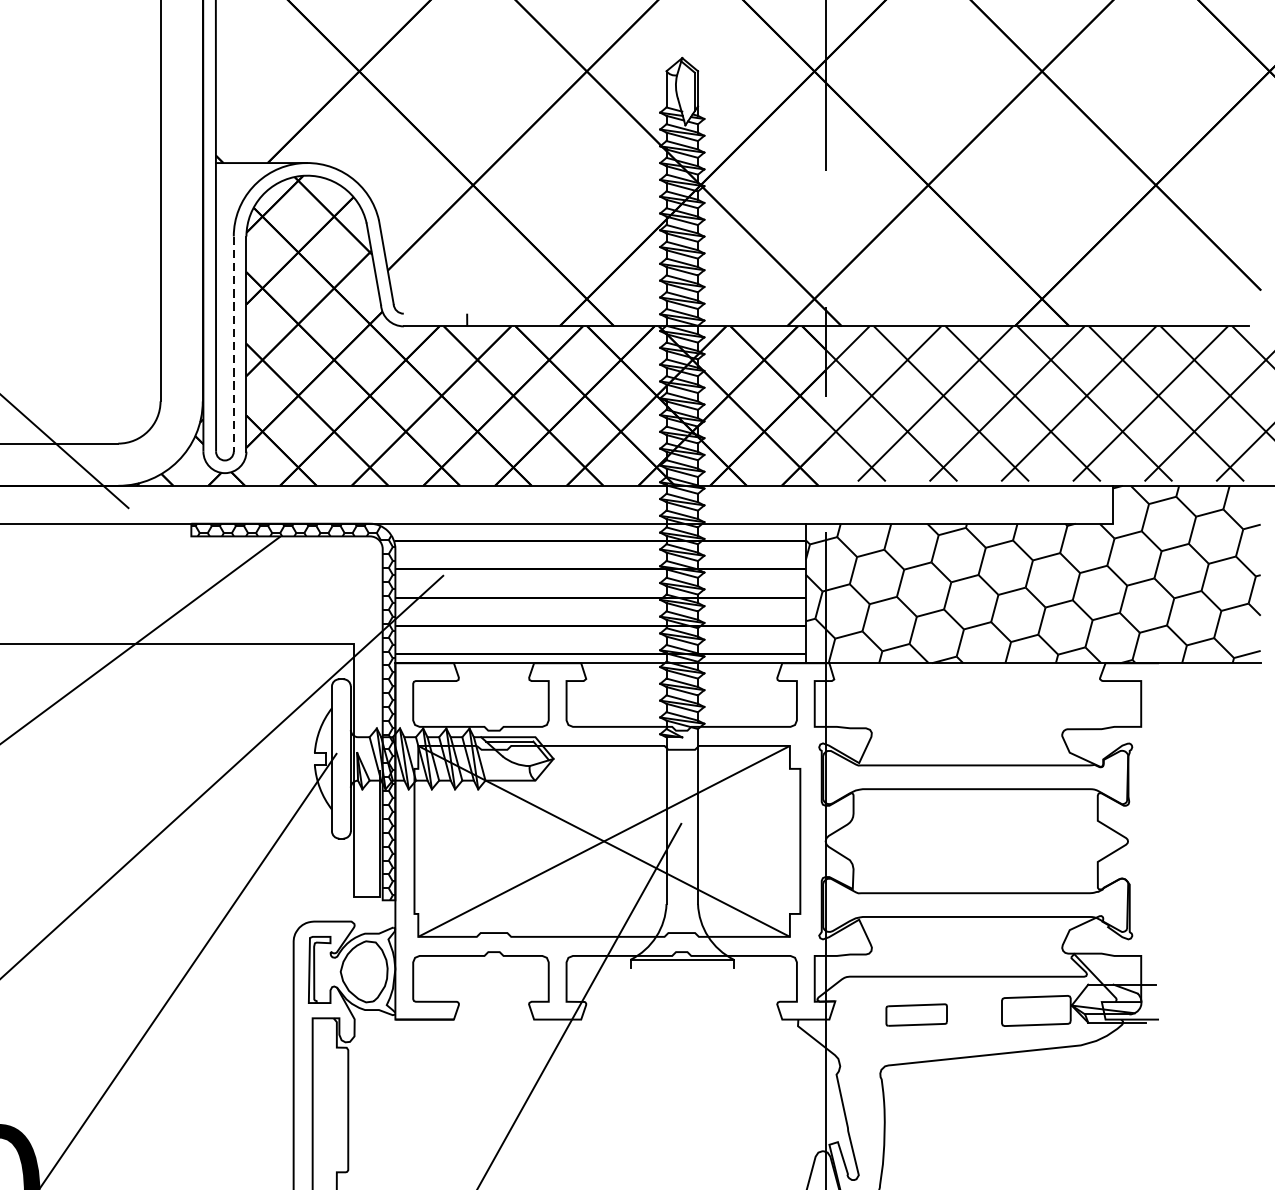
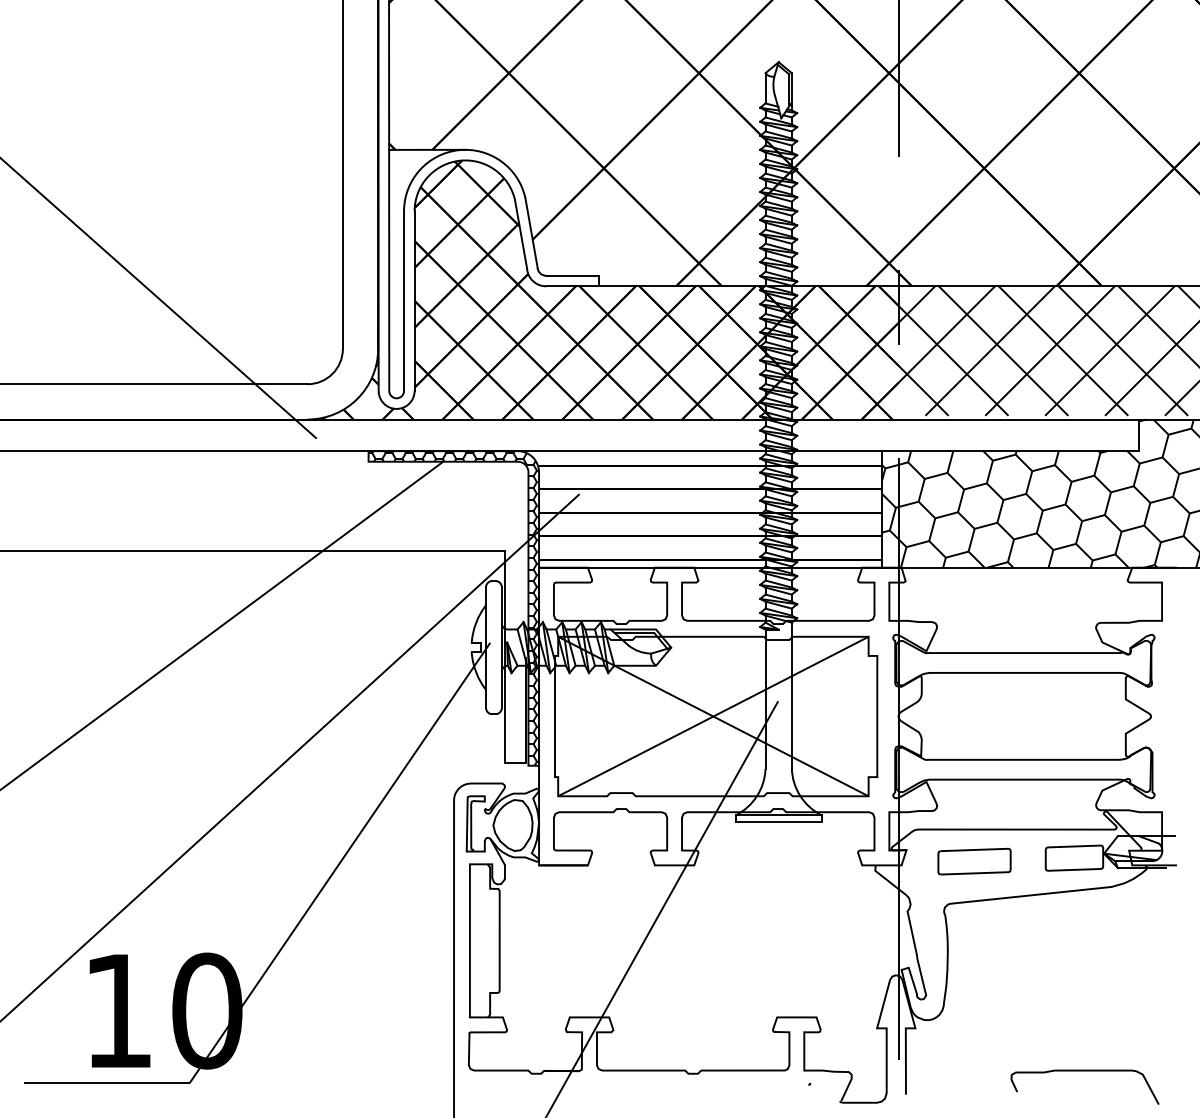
line: (435, 313) -> (572, 275), added
line: (234, 344) -> (404, 301), dashed -> solid
line: (682, 968) -> (778, 822), added
part: (916, 1014) -> (974, 861), size x1.43

